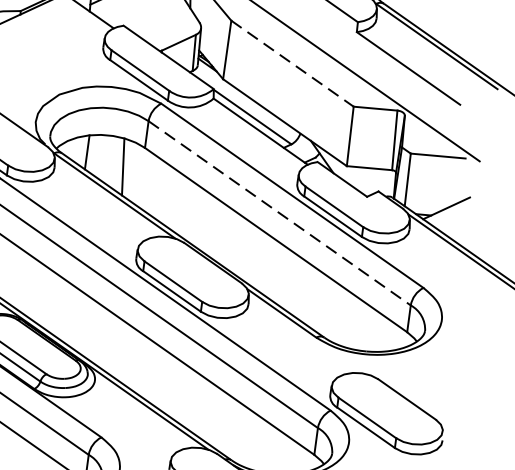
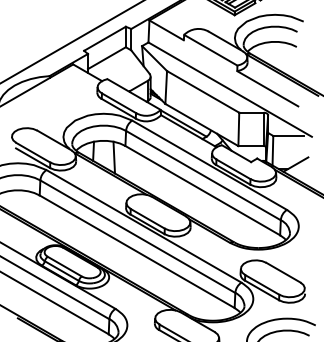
line: (293, 63) -> (203, 91), dashed -> solid
line: (279, 213) -> (203, 175), dashed -> solid

